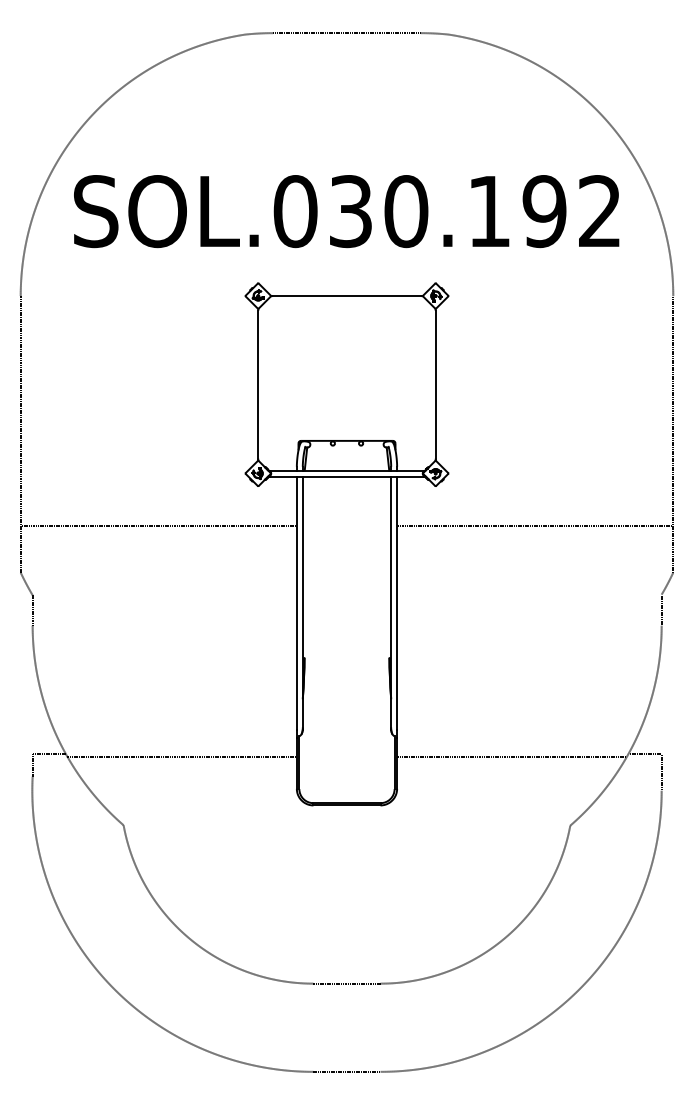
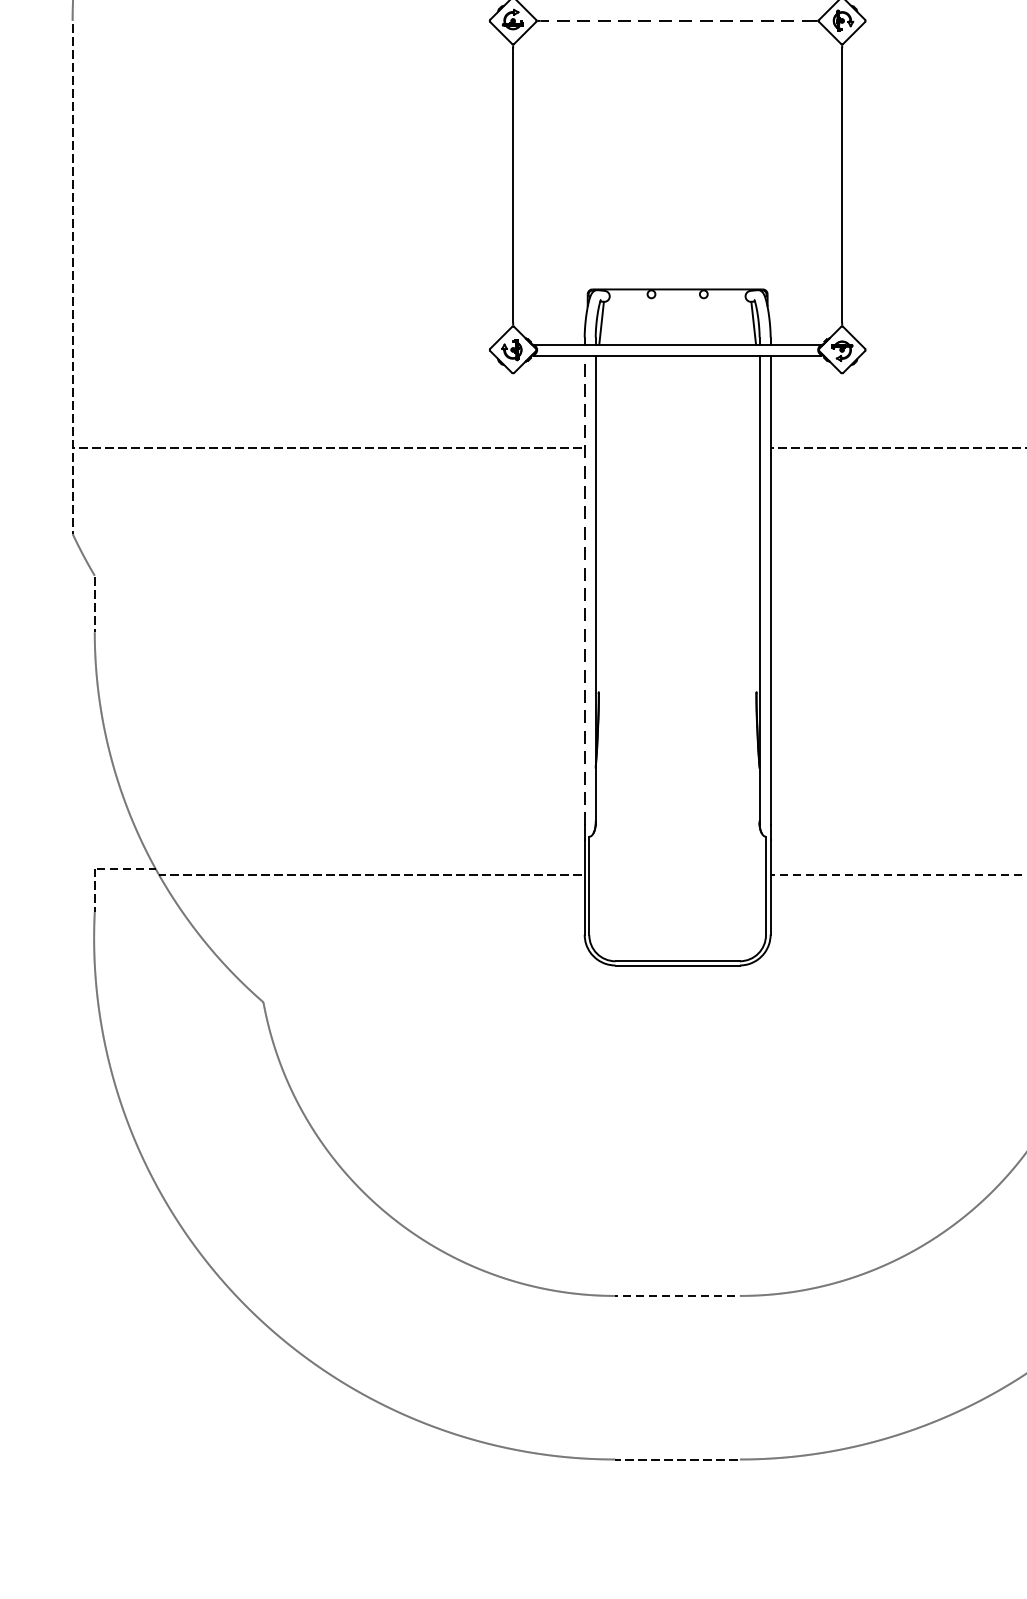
line: (347, 296) -> (678, 21), solid -> dashed
line: (296, 603) -> (584, 590), solid -> dashed

